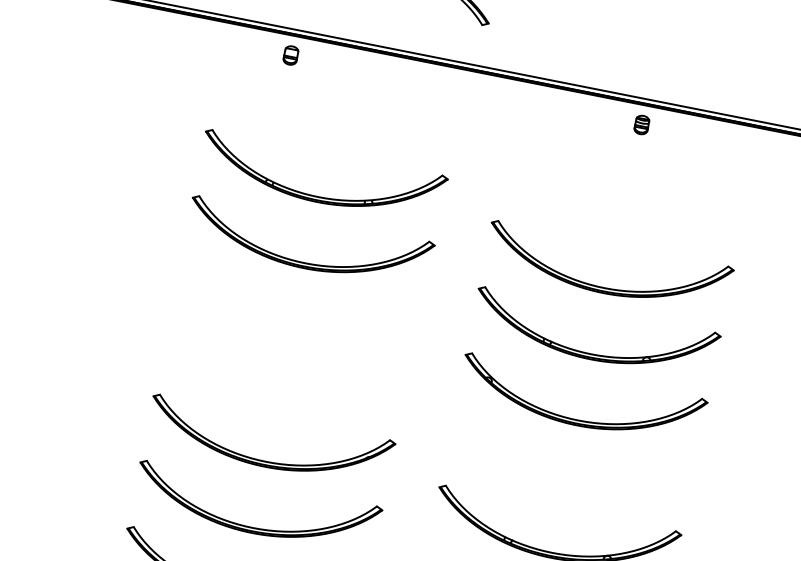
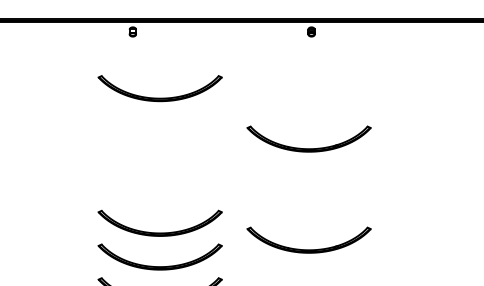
part: (304, 261) -> (159, 131), removed
part: (603, 285) -> (308, 114), removed
part: (569, 415) -> (304, 181), removed

